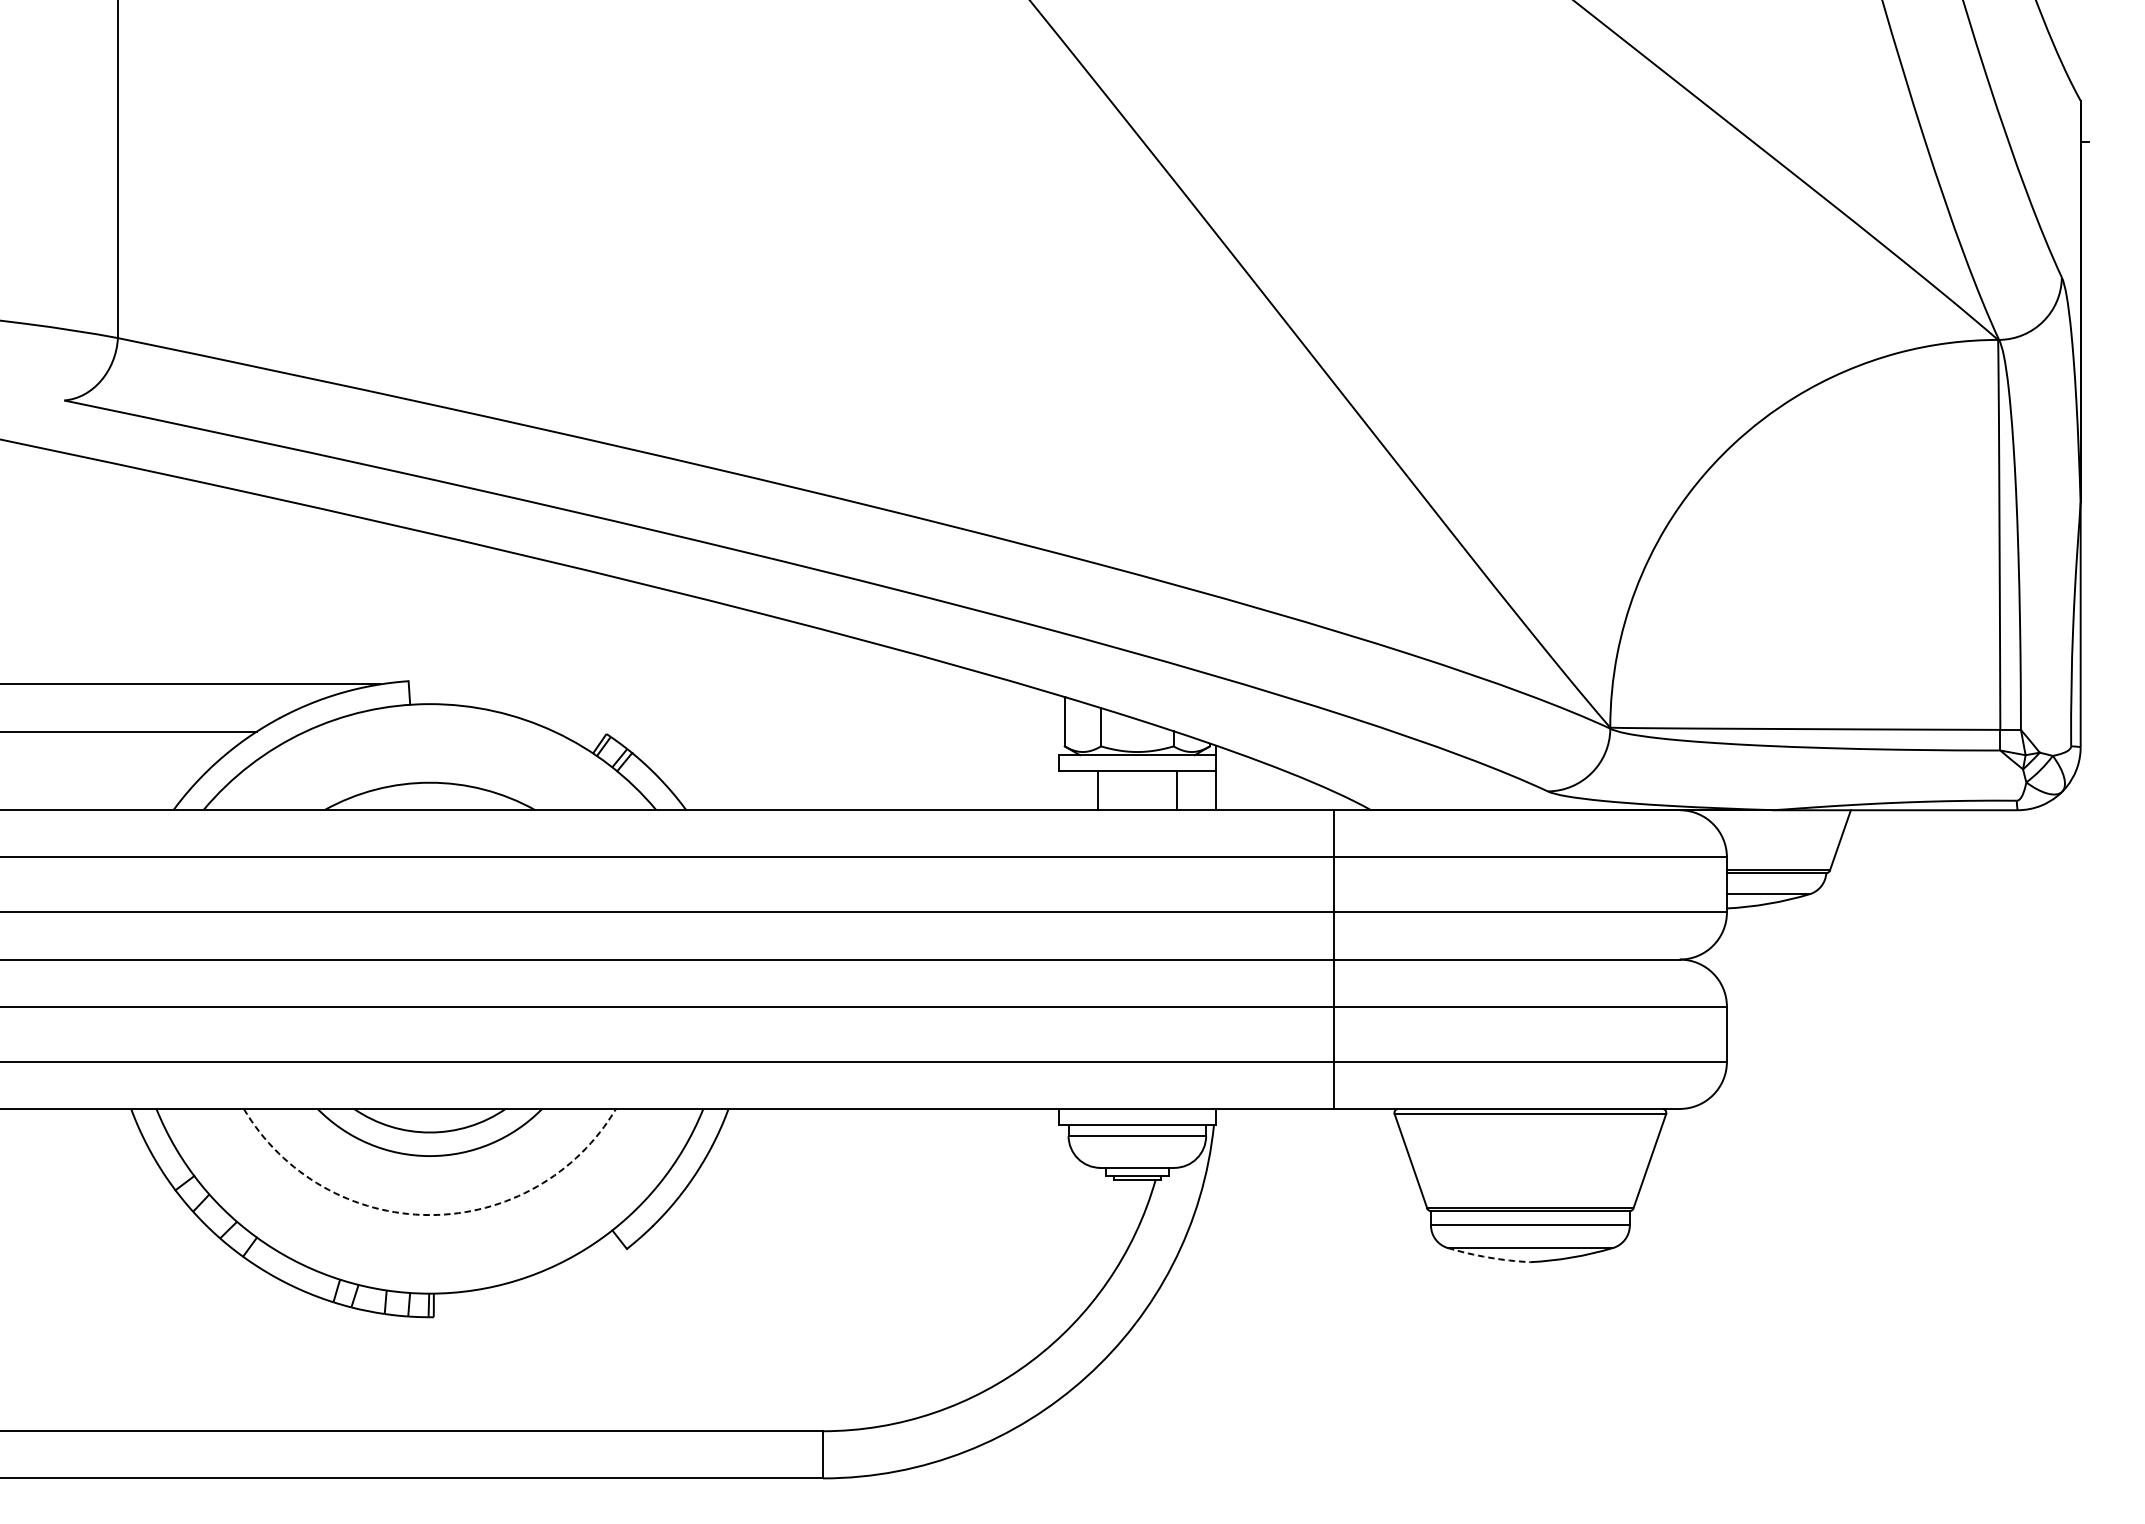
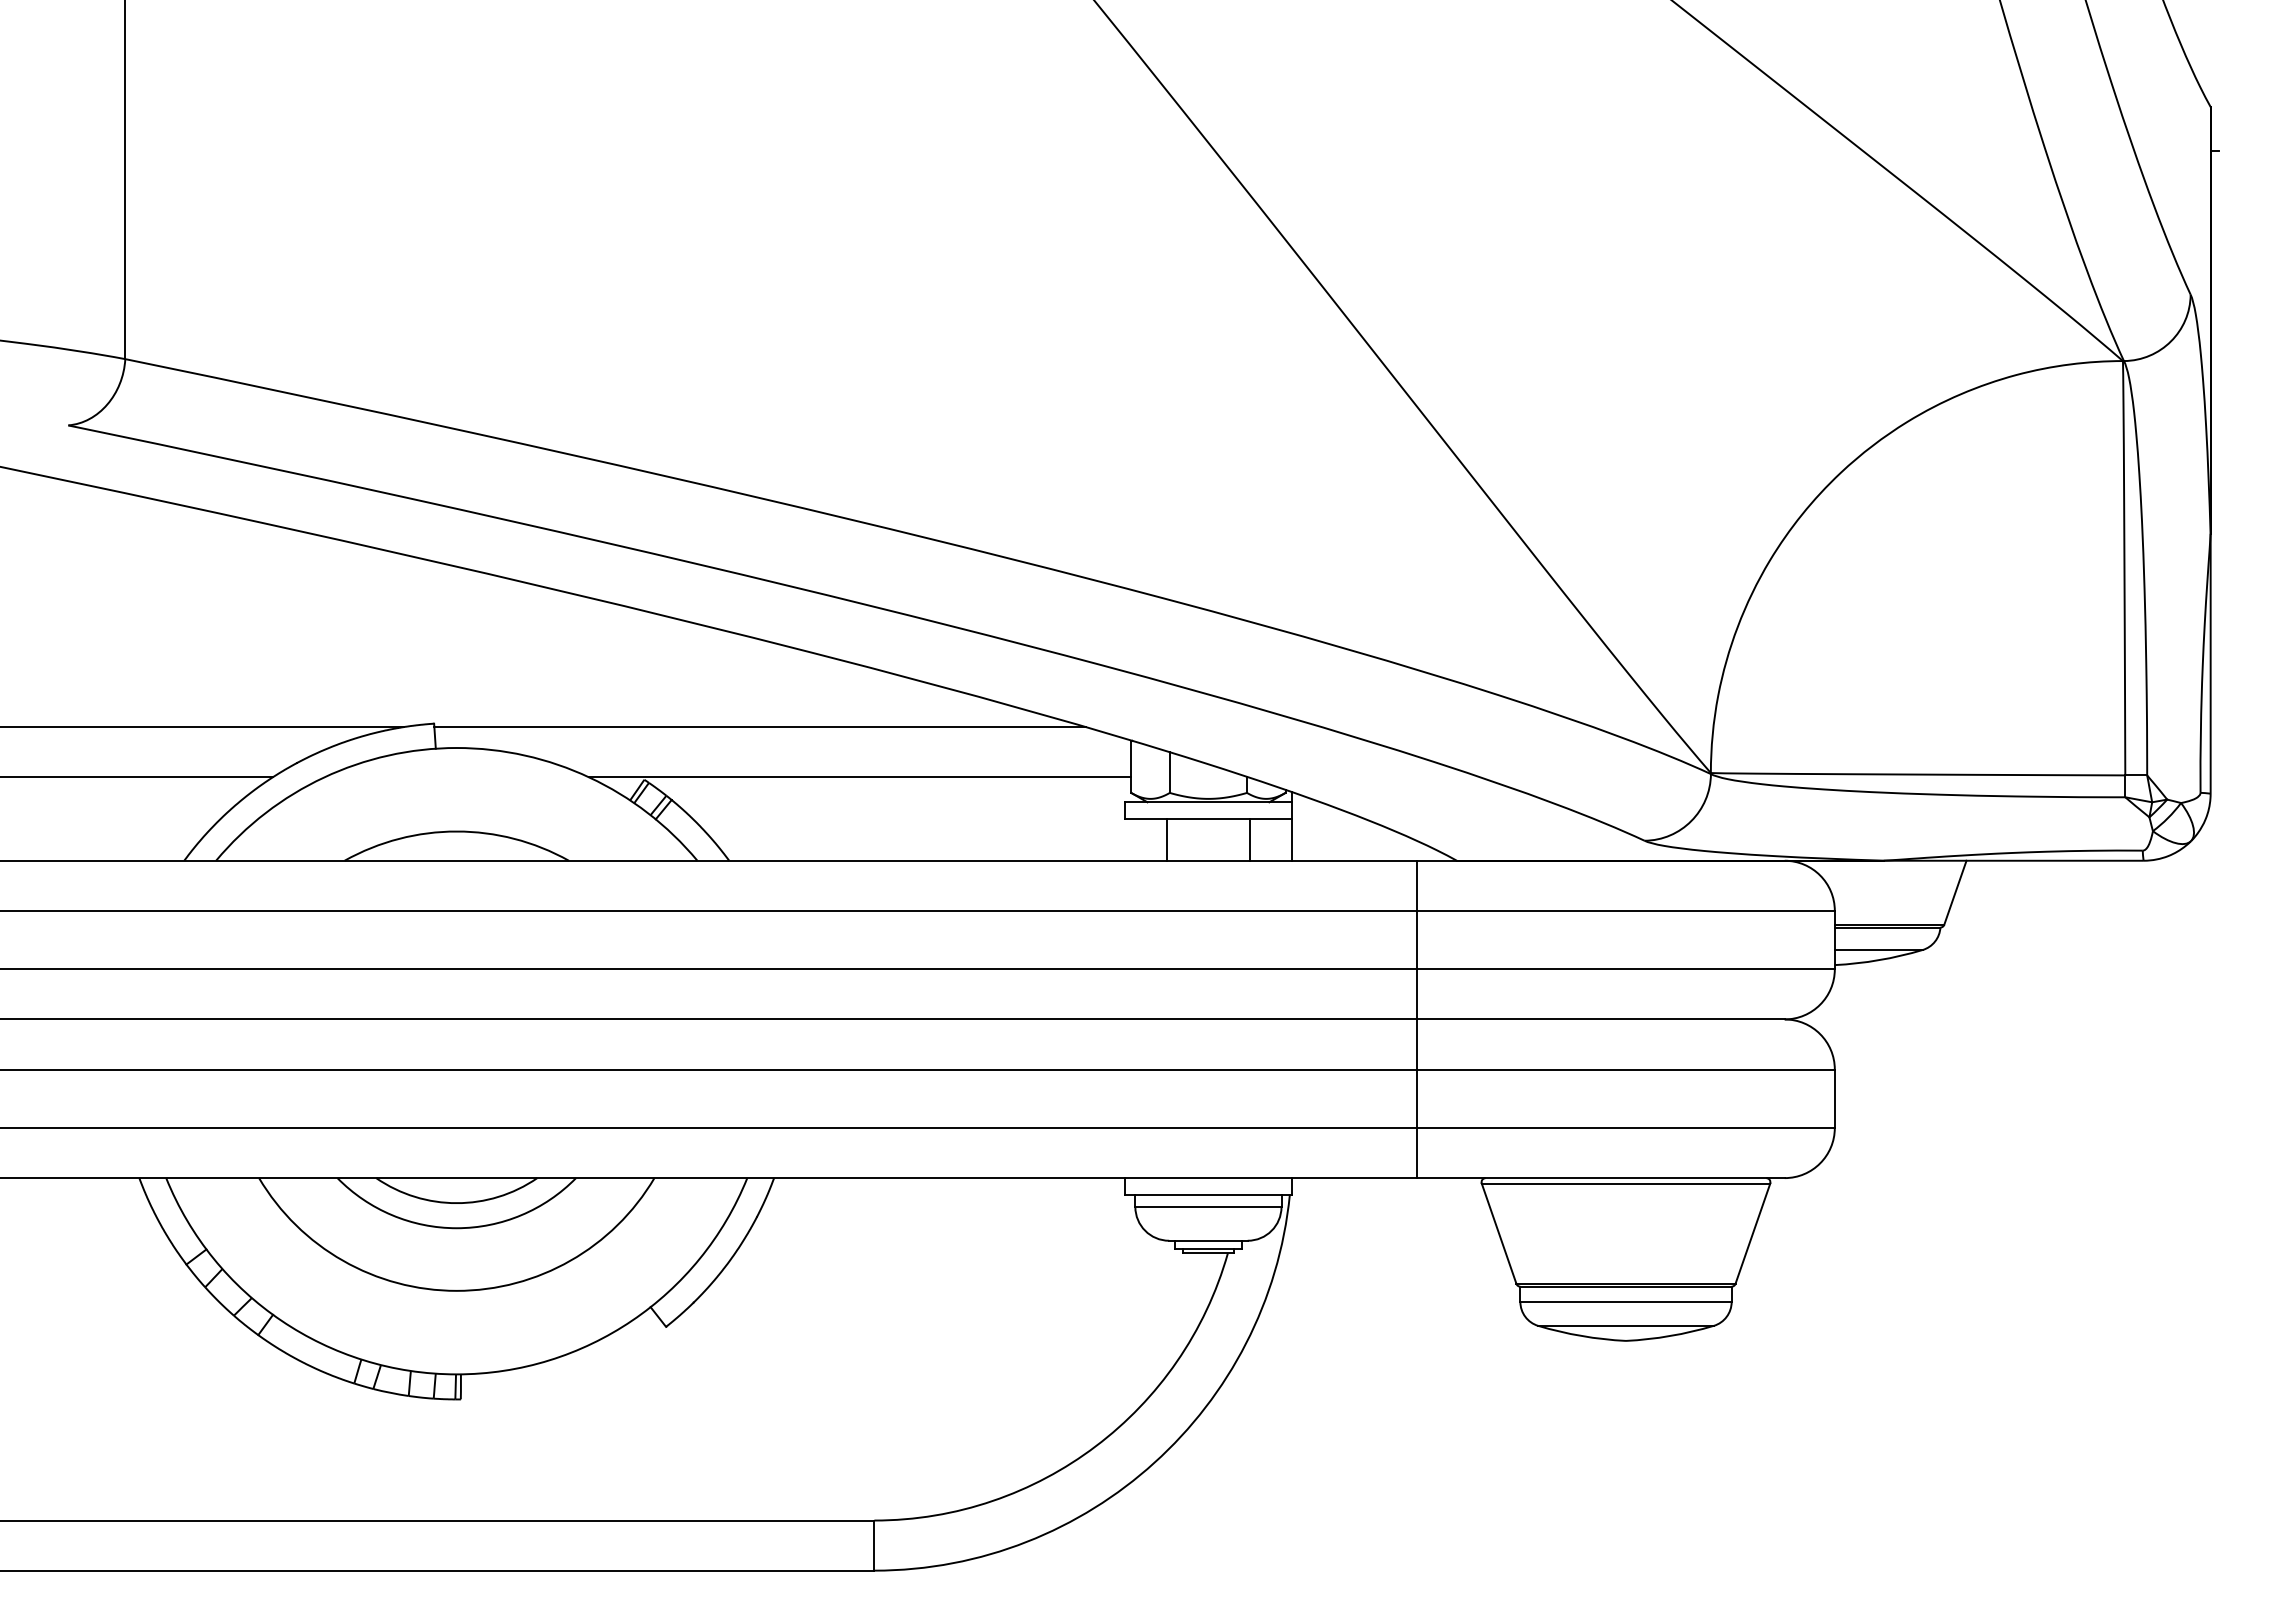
line: (715, 684) -> (760, 727), added
line: (808, 731) -> (859, 777), added
arc: (429, 1214) -> (456, 1290), dashed -> solid
arc: (1488, 1258) -> (1581, 1336), dashed -> solid

